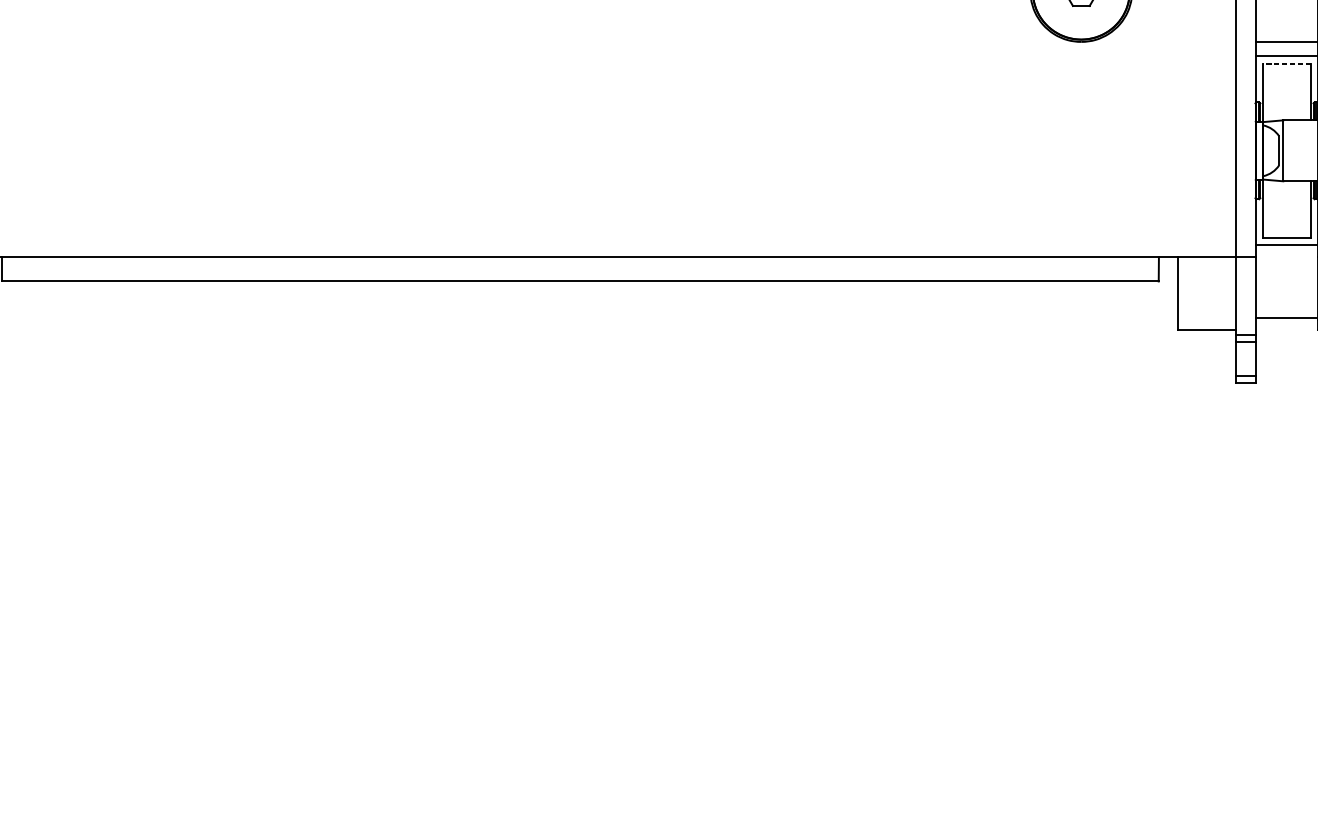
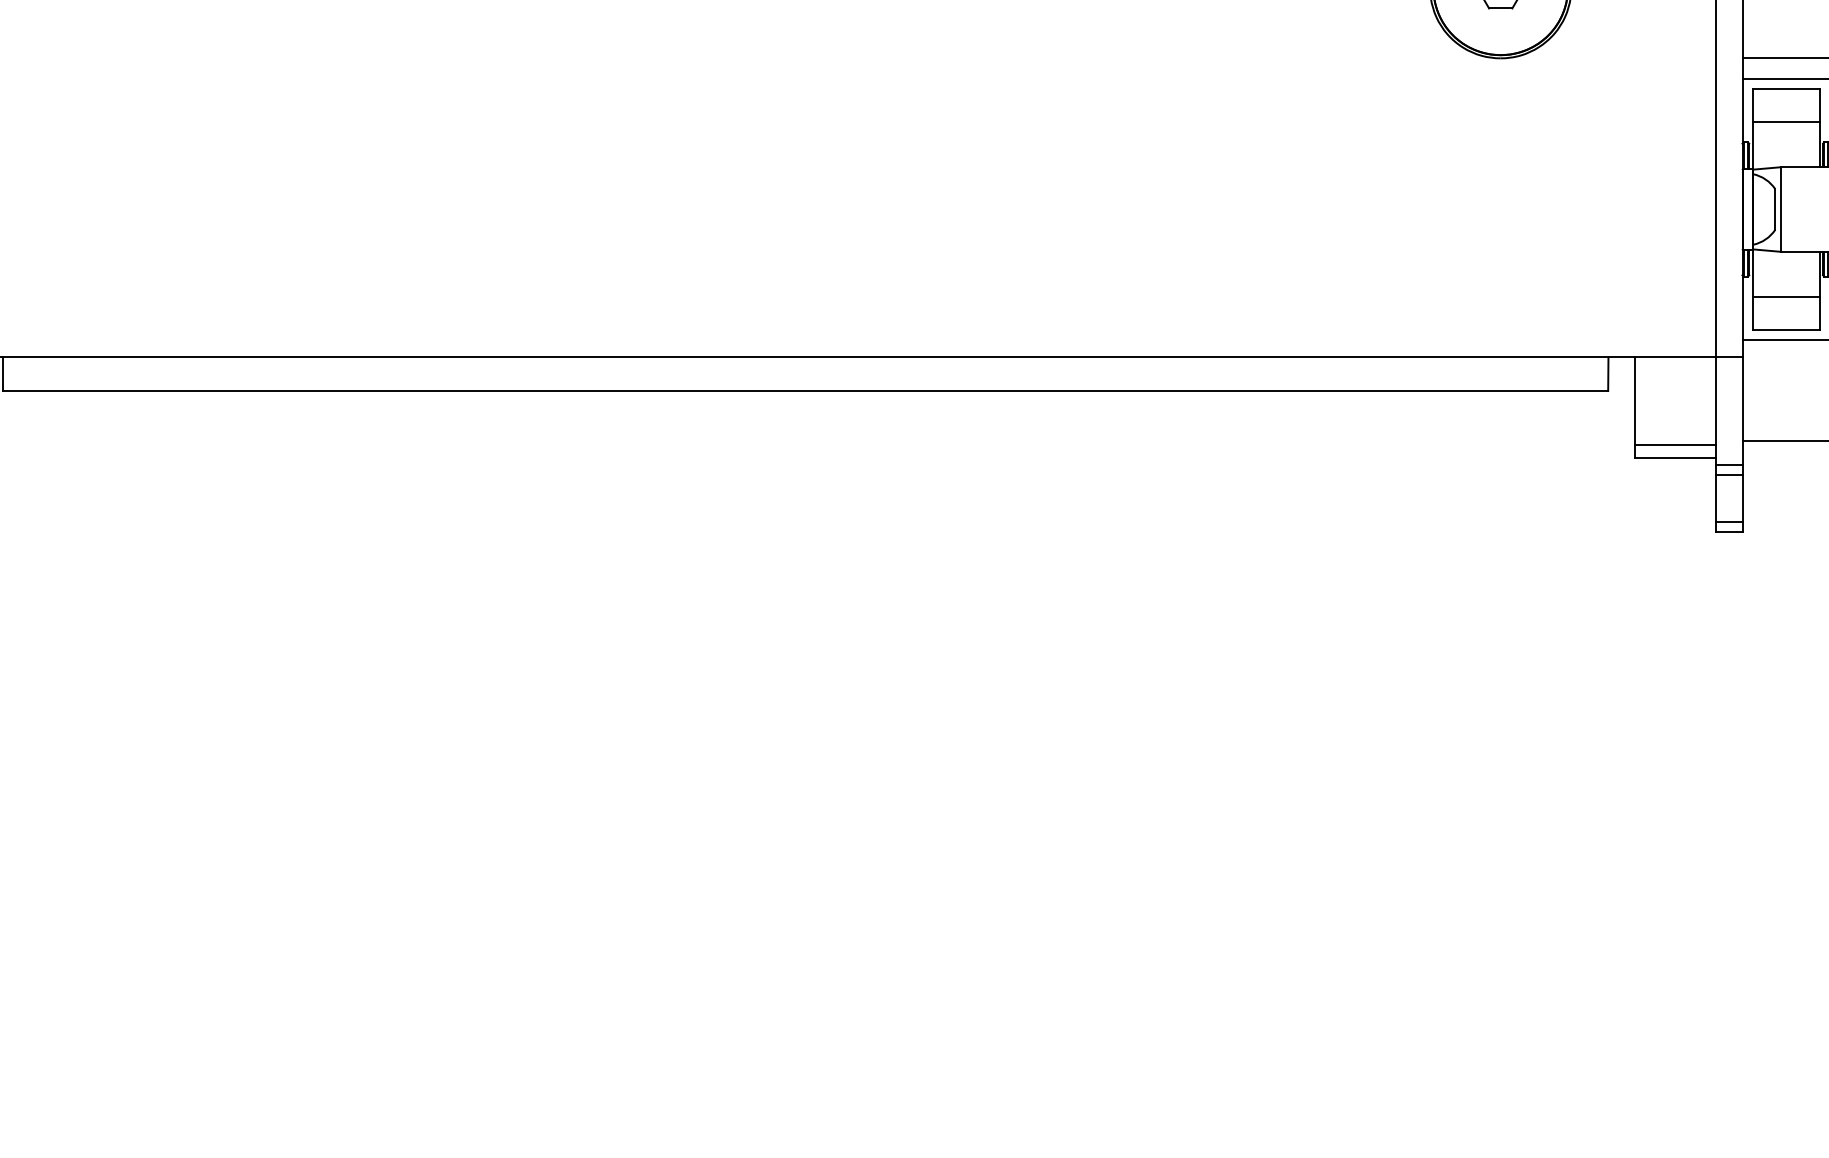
line: (1287, 63) -> (1786, 88), dashed -> solid
line: (1286, 88) -> (1785, 122), added
line: (1286, 213) -> (1785, 296), added
line: (1207, 320) -> (1675, 444), added

